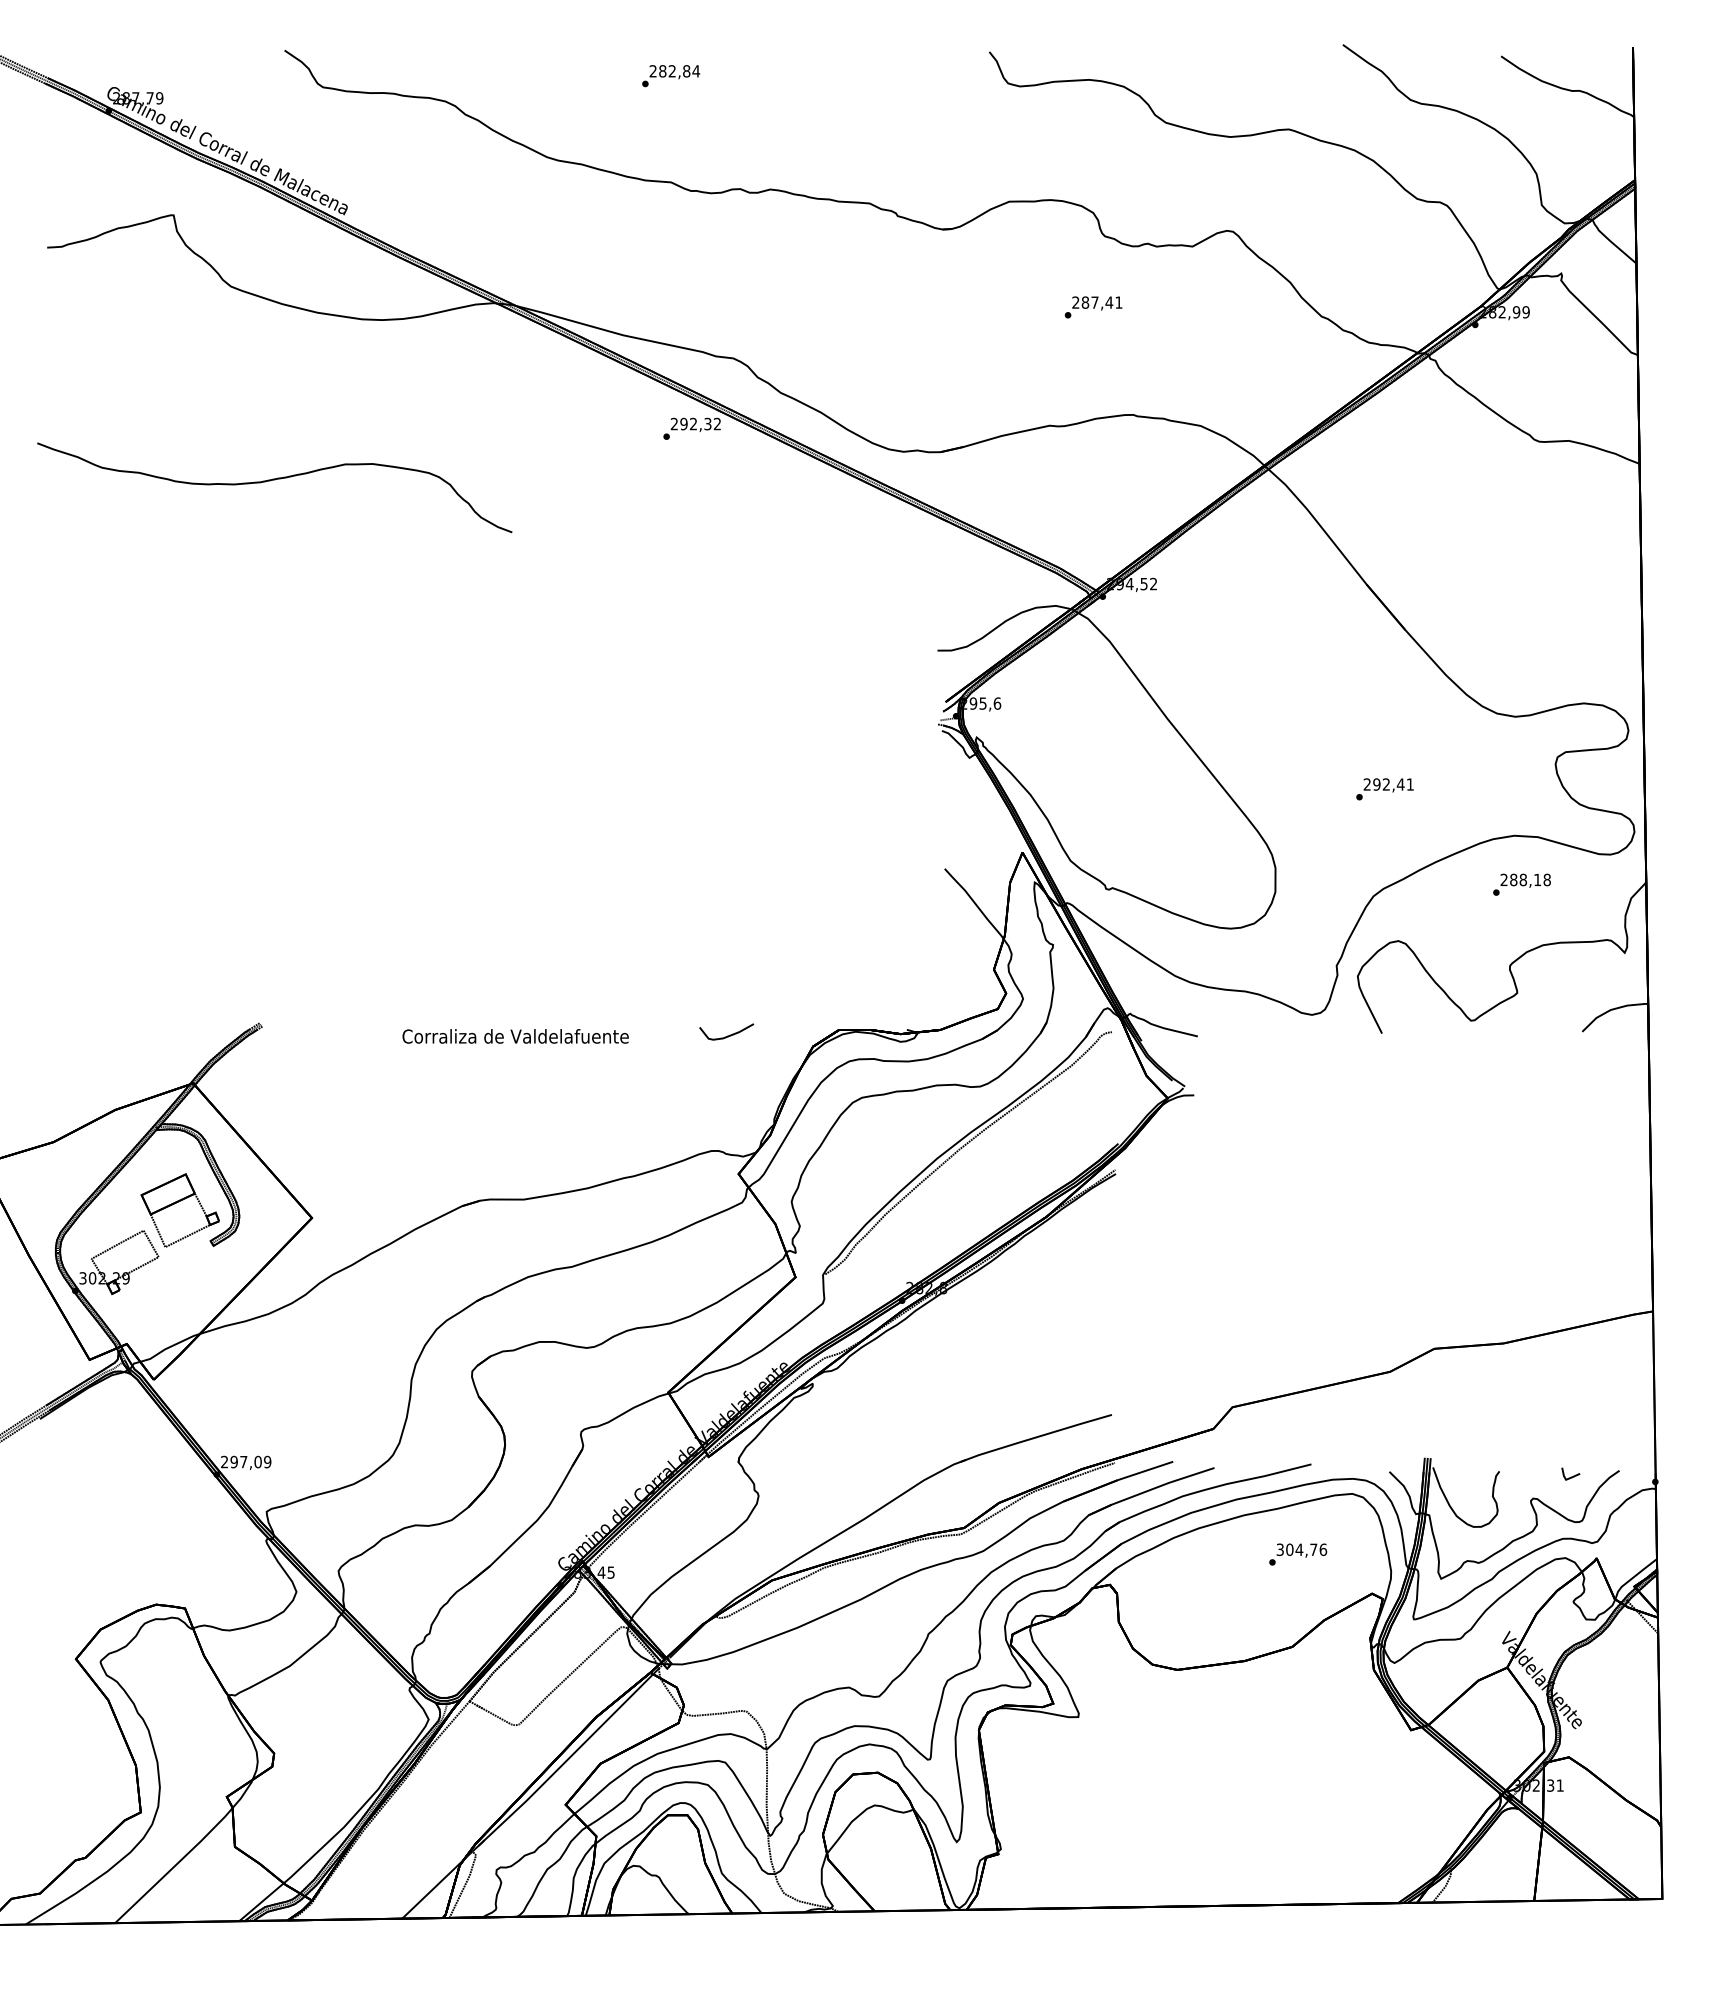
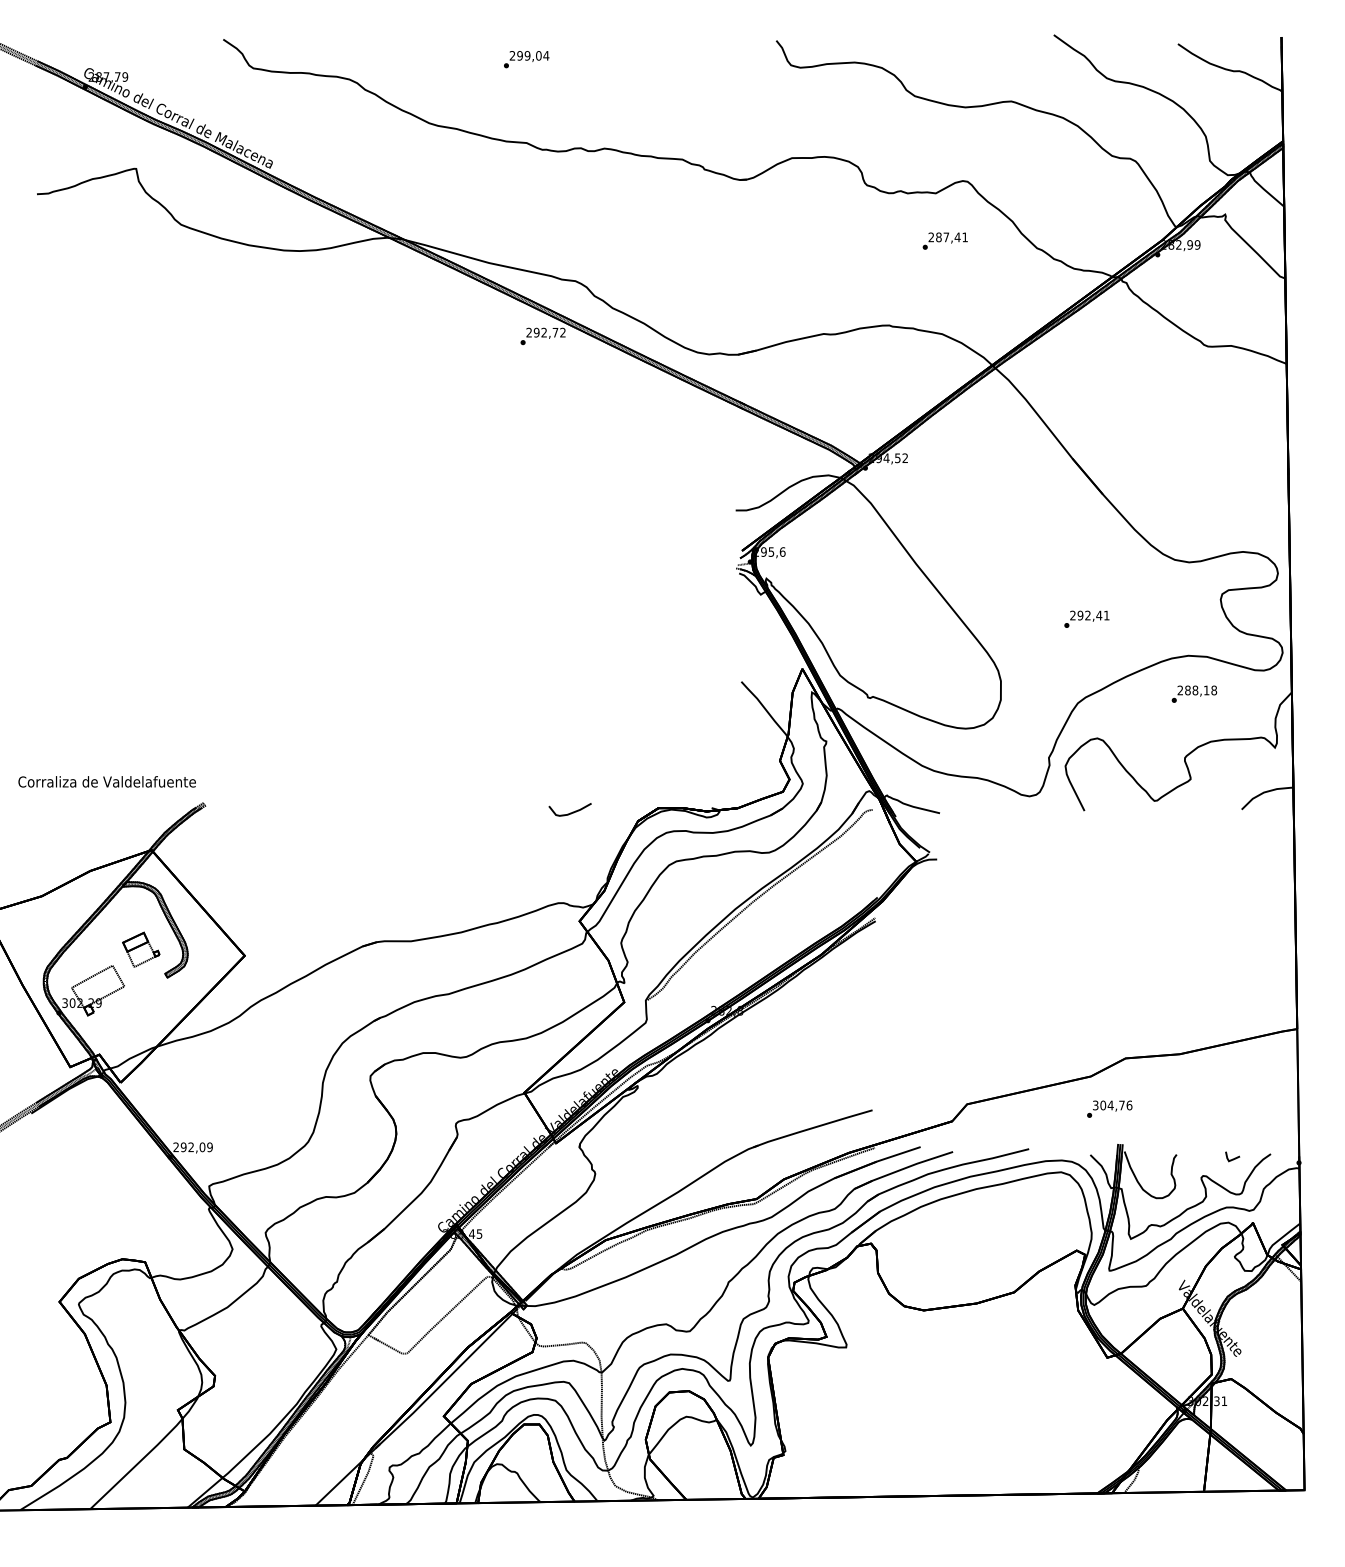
text: (674, 71) -> (529, 55), 282,84 -> 299,04
text: (1093, 307) -> (945, 241), moved
text: (707, 423) -> (555, 332), 292,32 -> 292,72
part: (274, 480) -> (215, 376), removed
text: (515, 1036) -> (107, 781), moved
part: (179, 1210) -> (140, 949), size x0.6
text: (243, 1461) -> (191, 1146), 297,09 -> 292,09
text: (1298, 1554) -> (1110, 1109), moved

